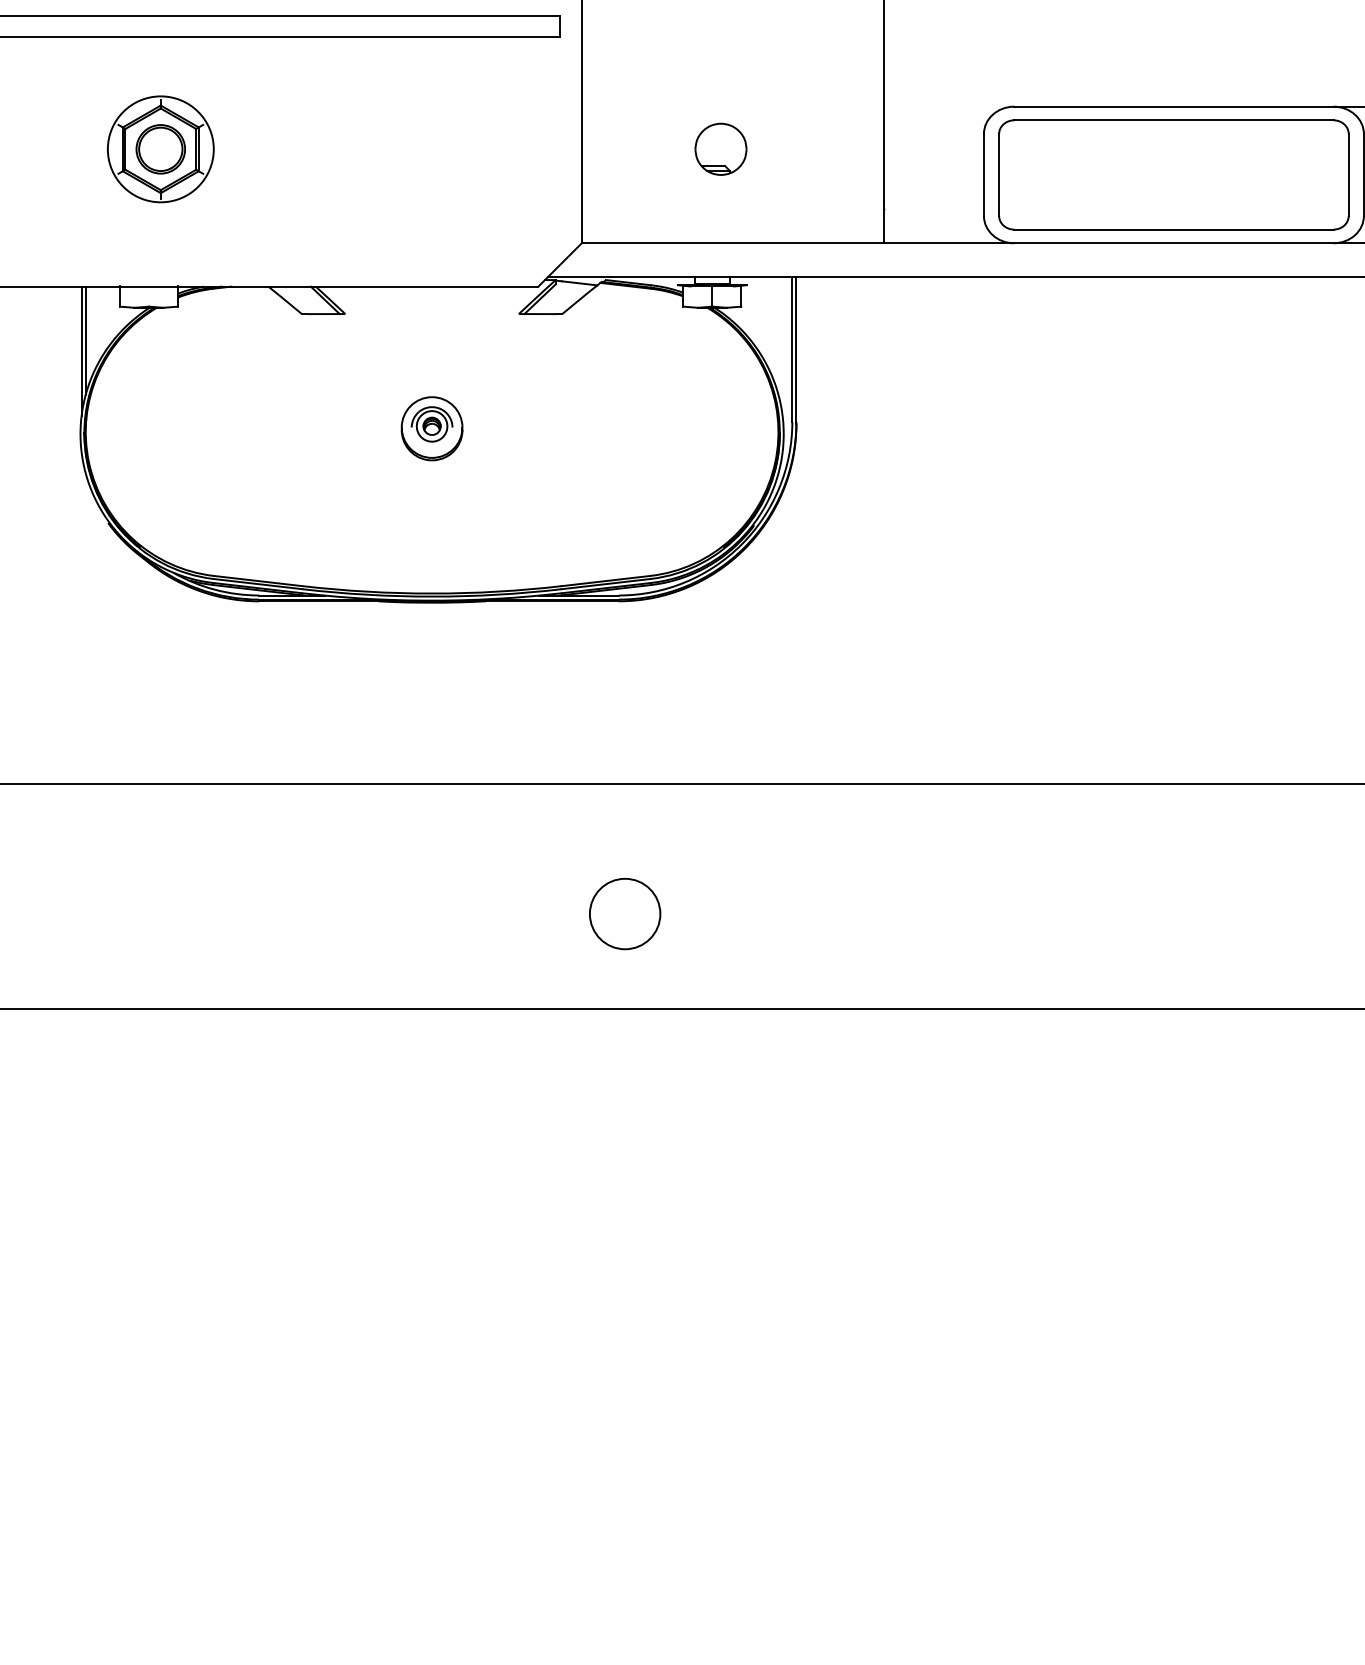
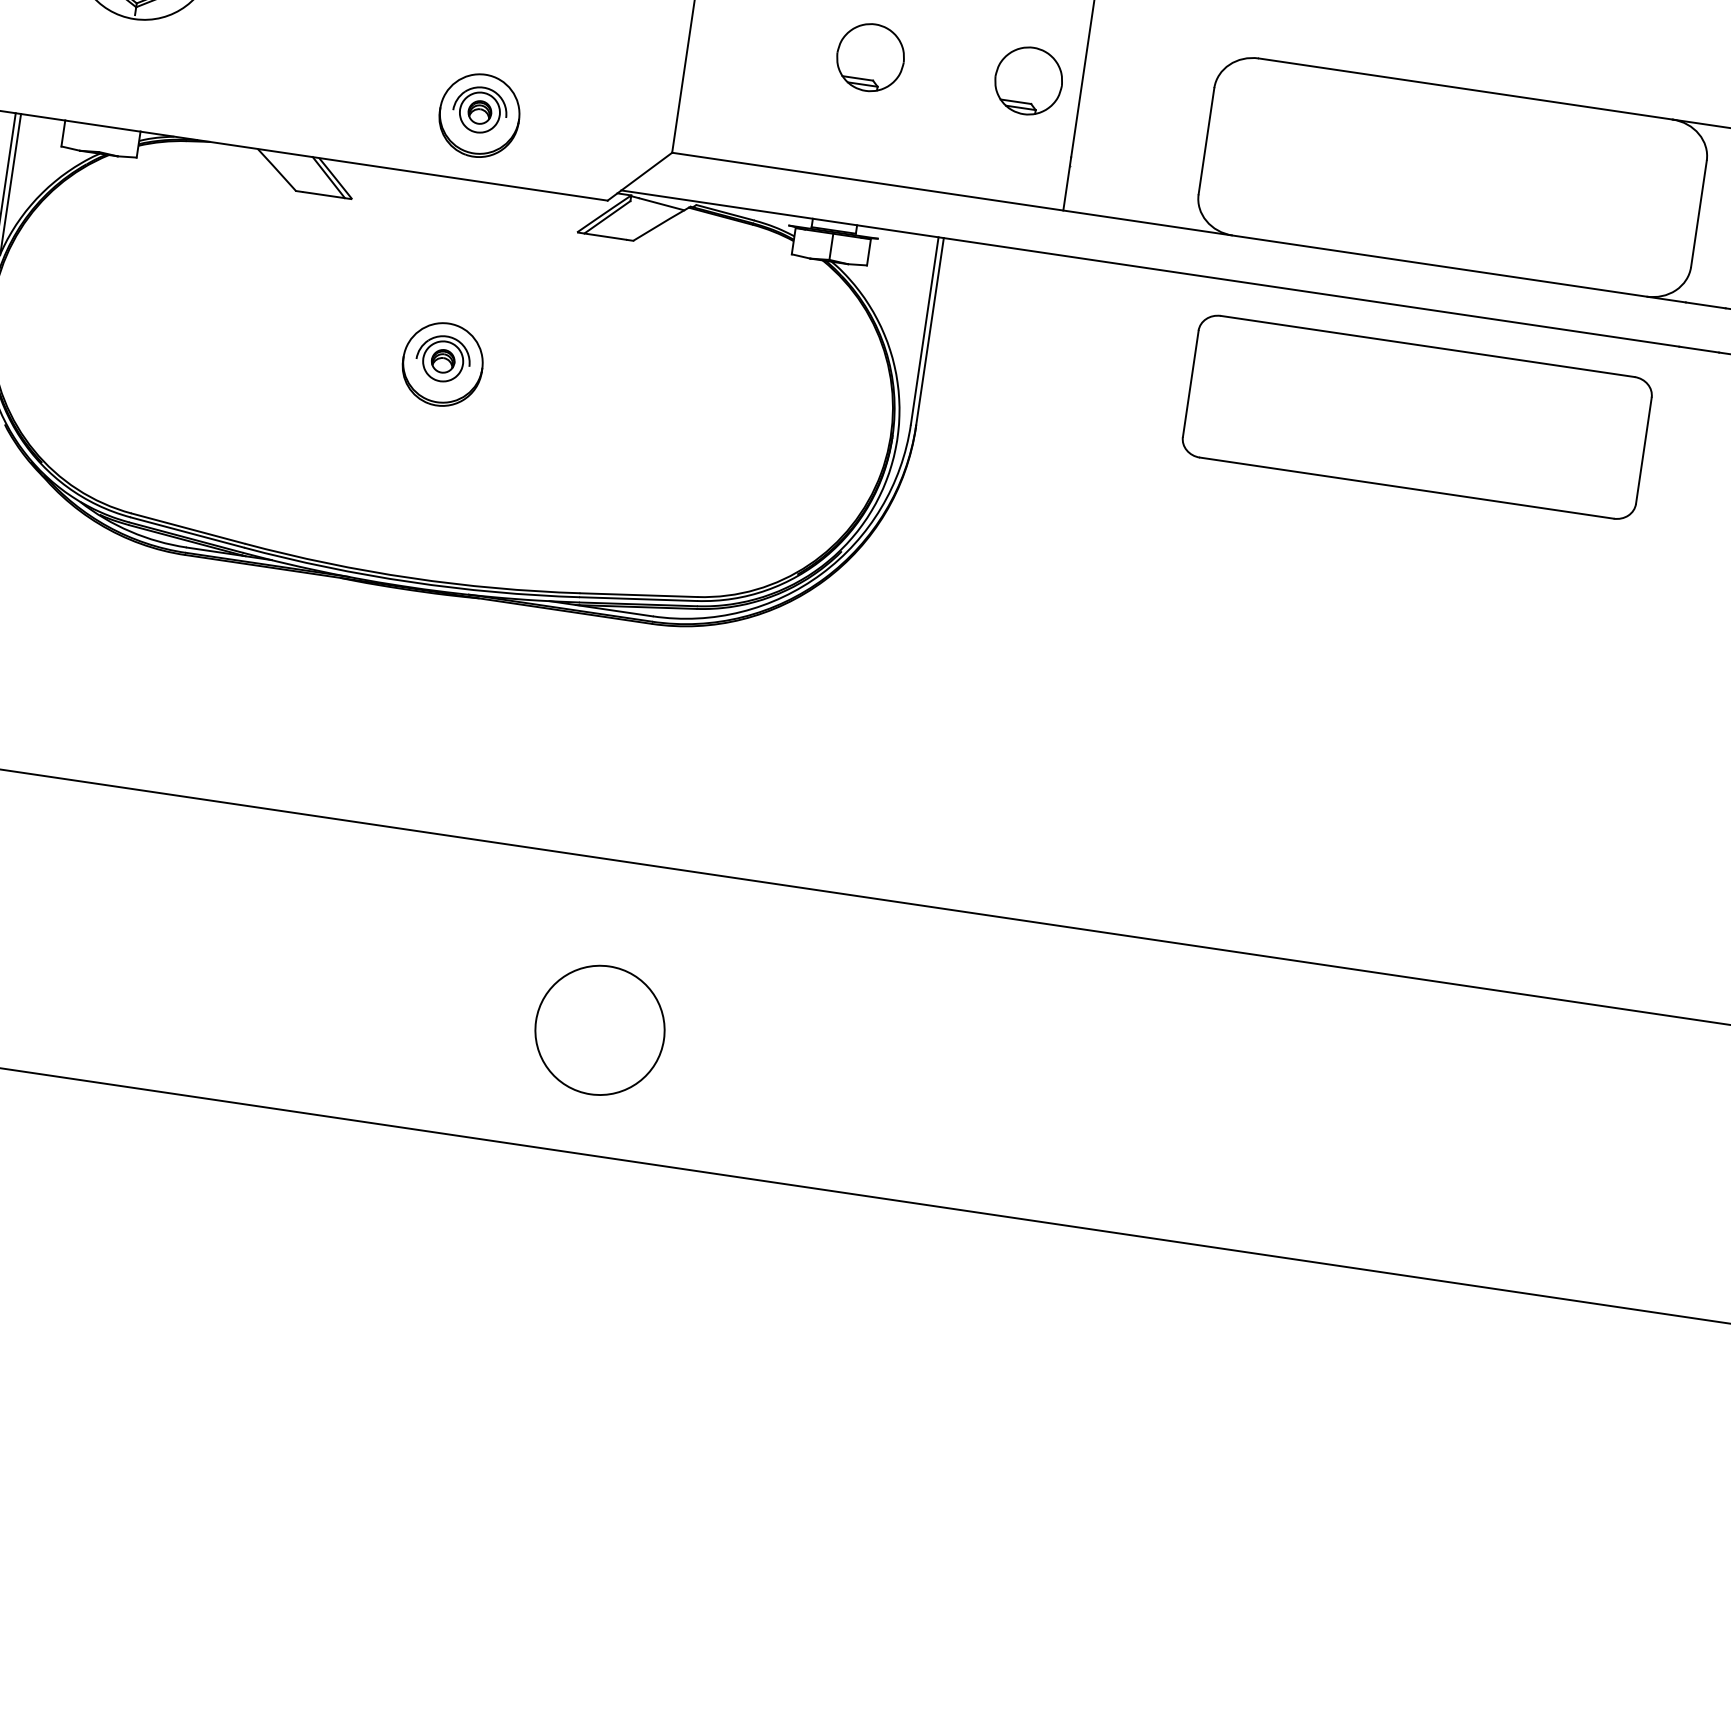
part: (842, 148) -> (1028, 79), added
part: (1173, 174) -> (1416, 416), moved
part: (431, 236) -> (478, 115), added
circle: (624, 913) -> (599, 1029), size x1.4

